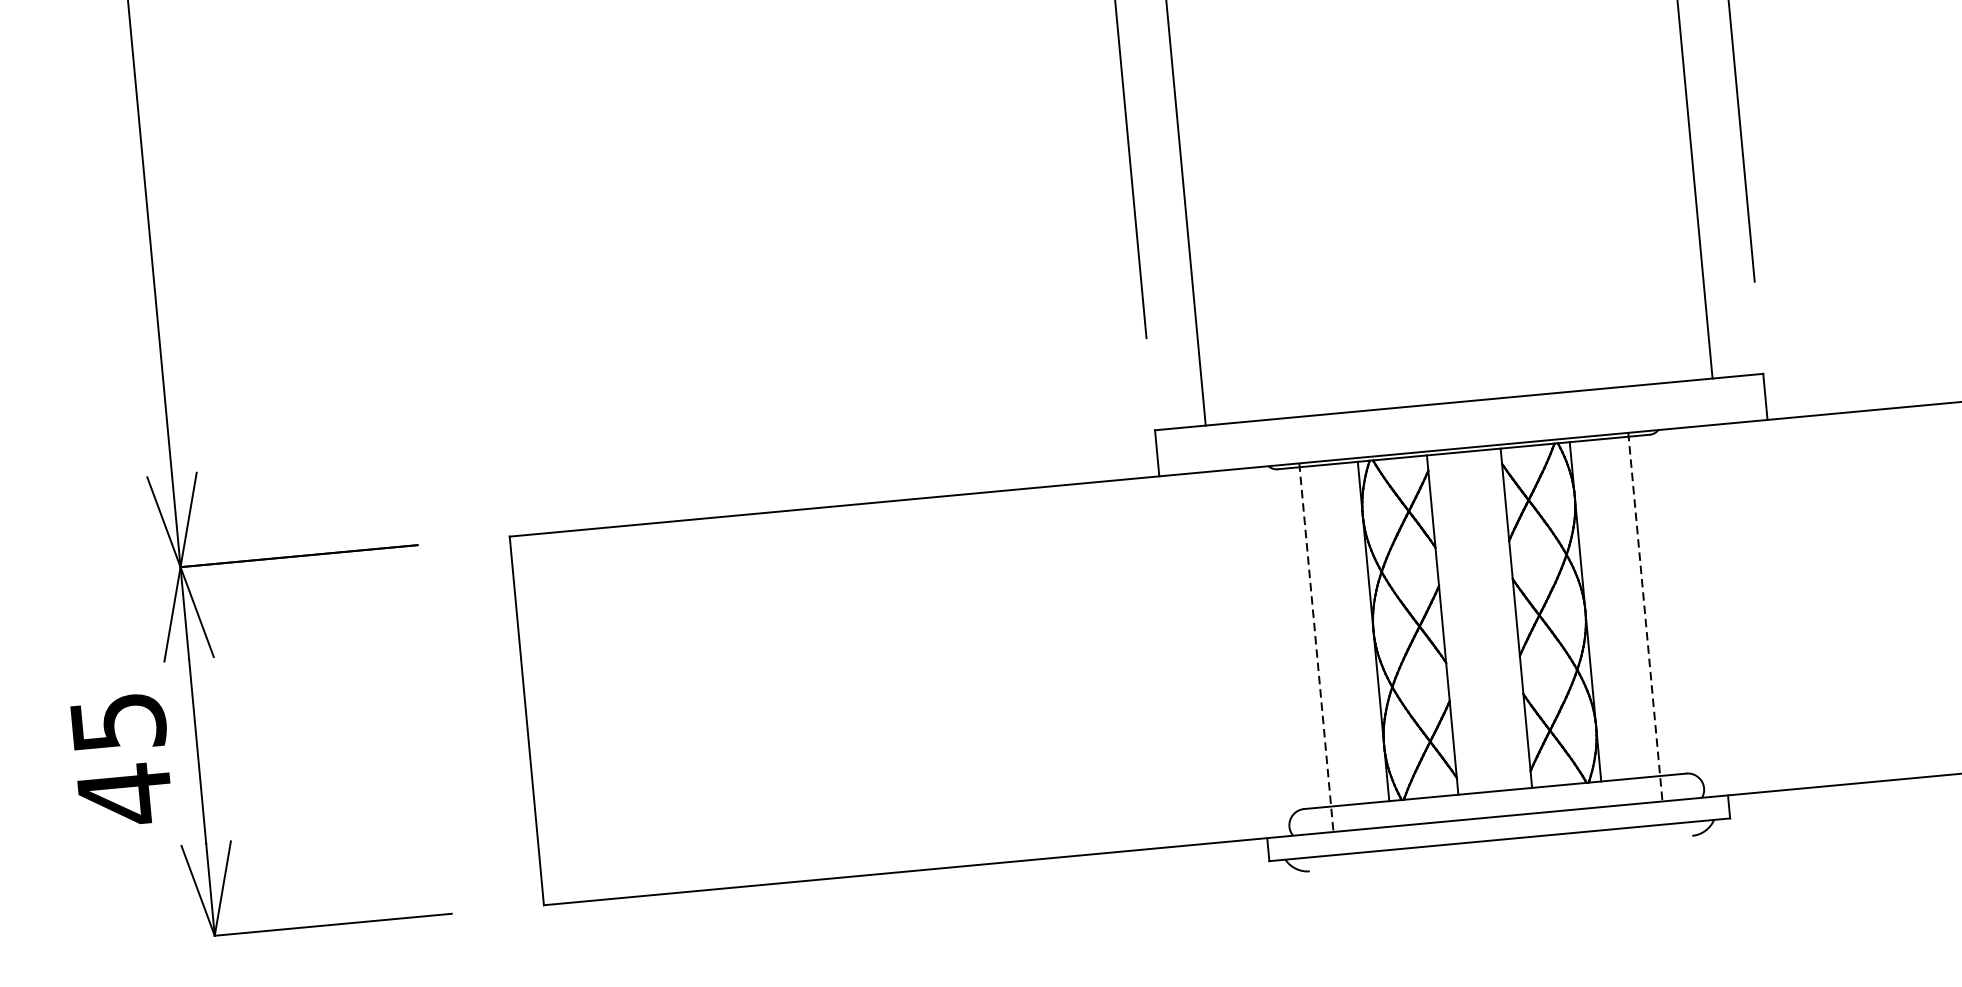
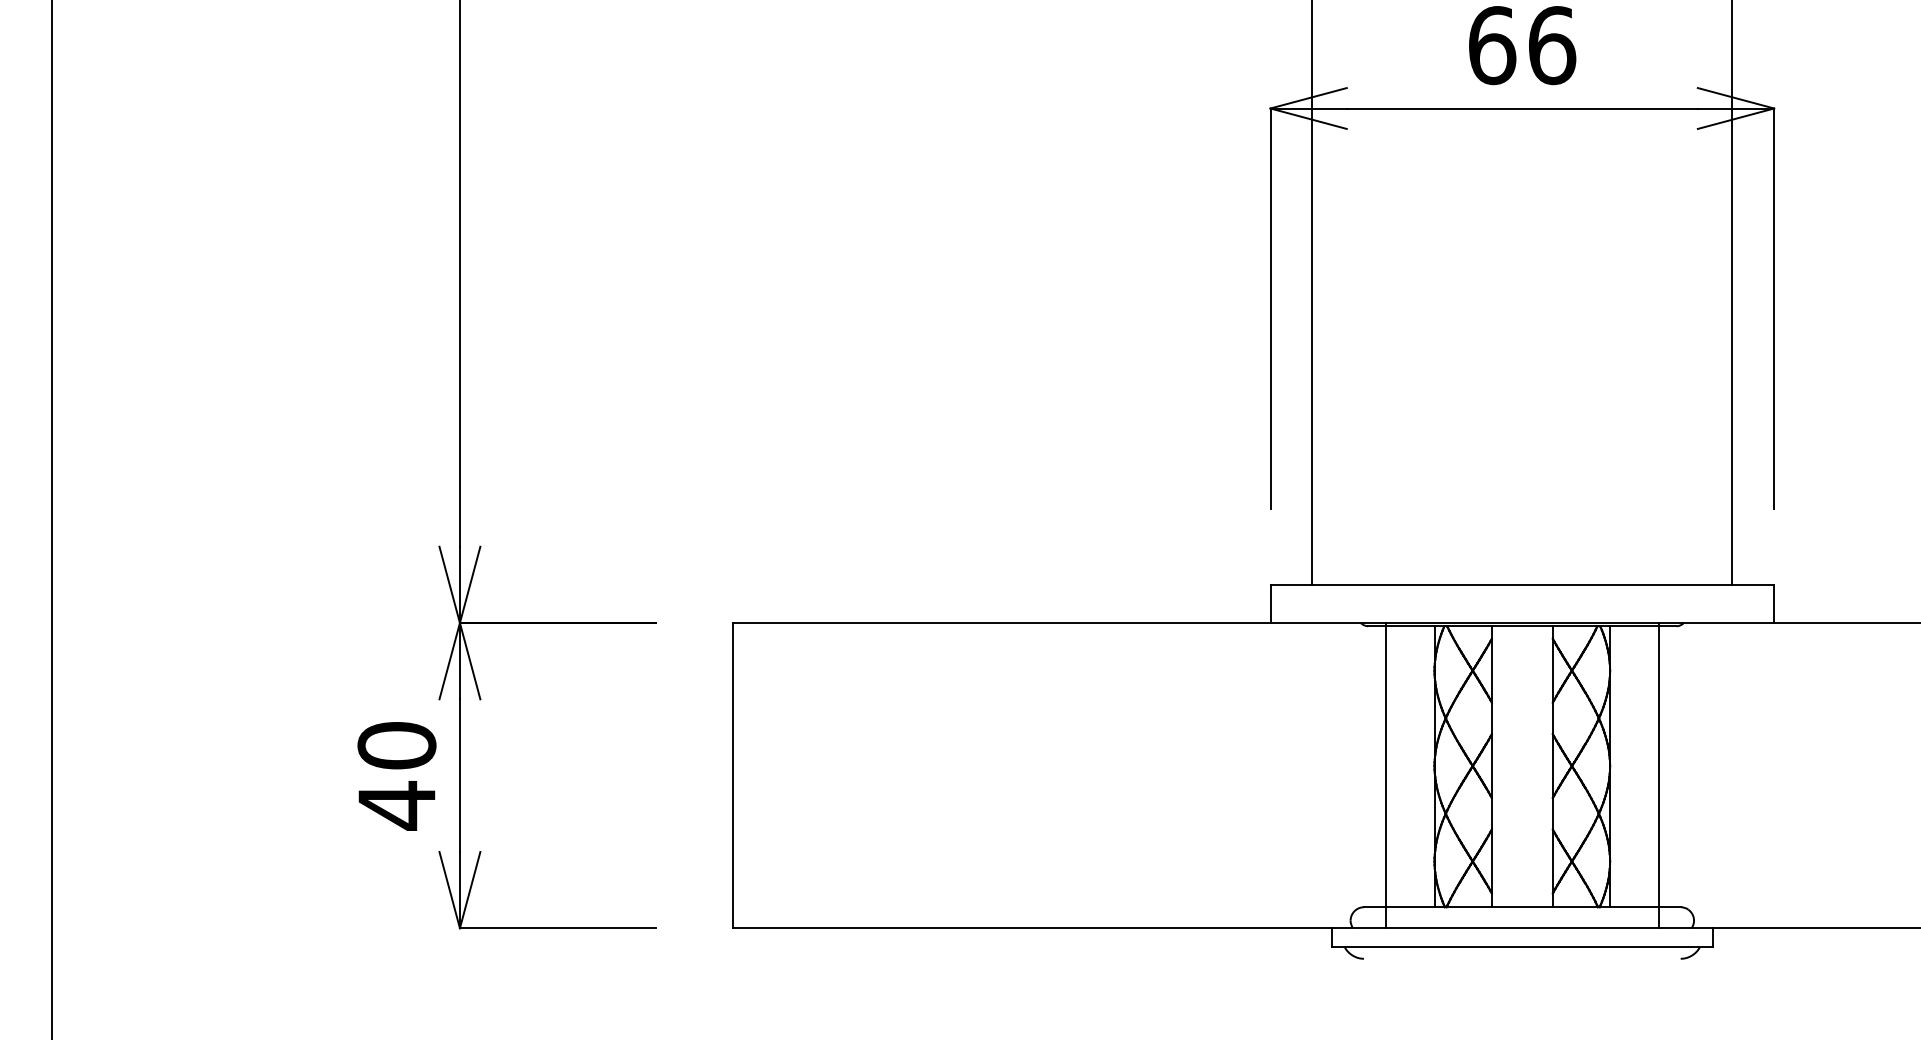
line: (1644, 617) -> (1658, 775), dashed -> solid
line: (1316, 647) -> (1386, 775), dashed -> solid
text: (117, 722) -> (396, 745), 45 -> 40

